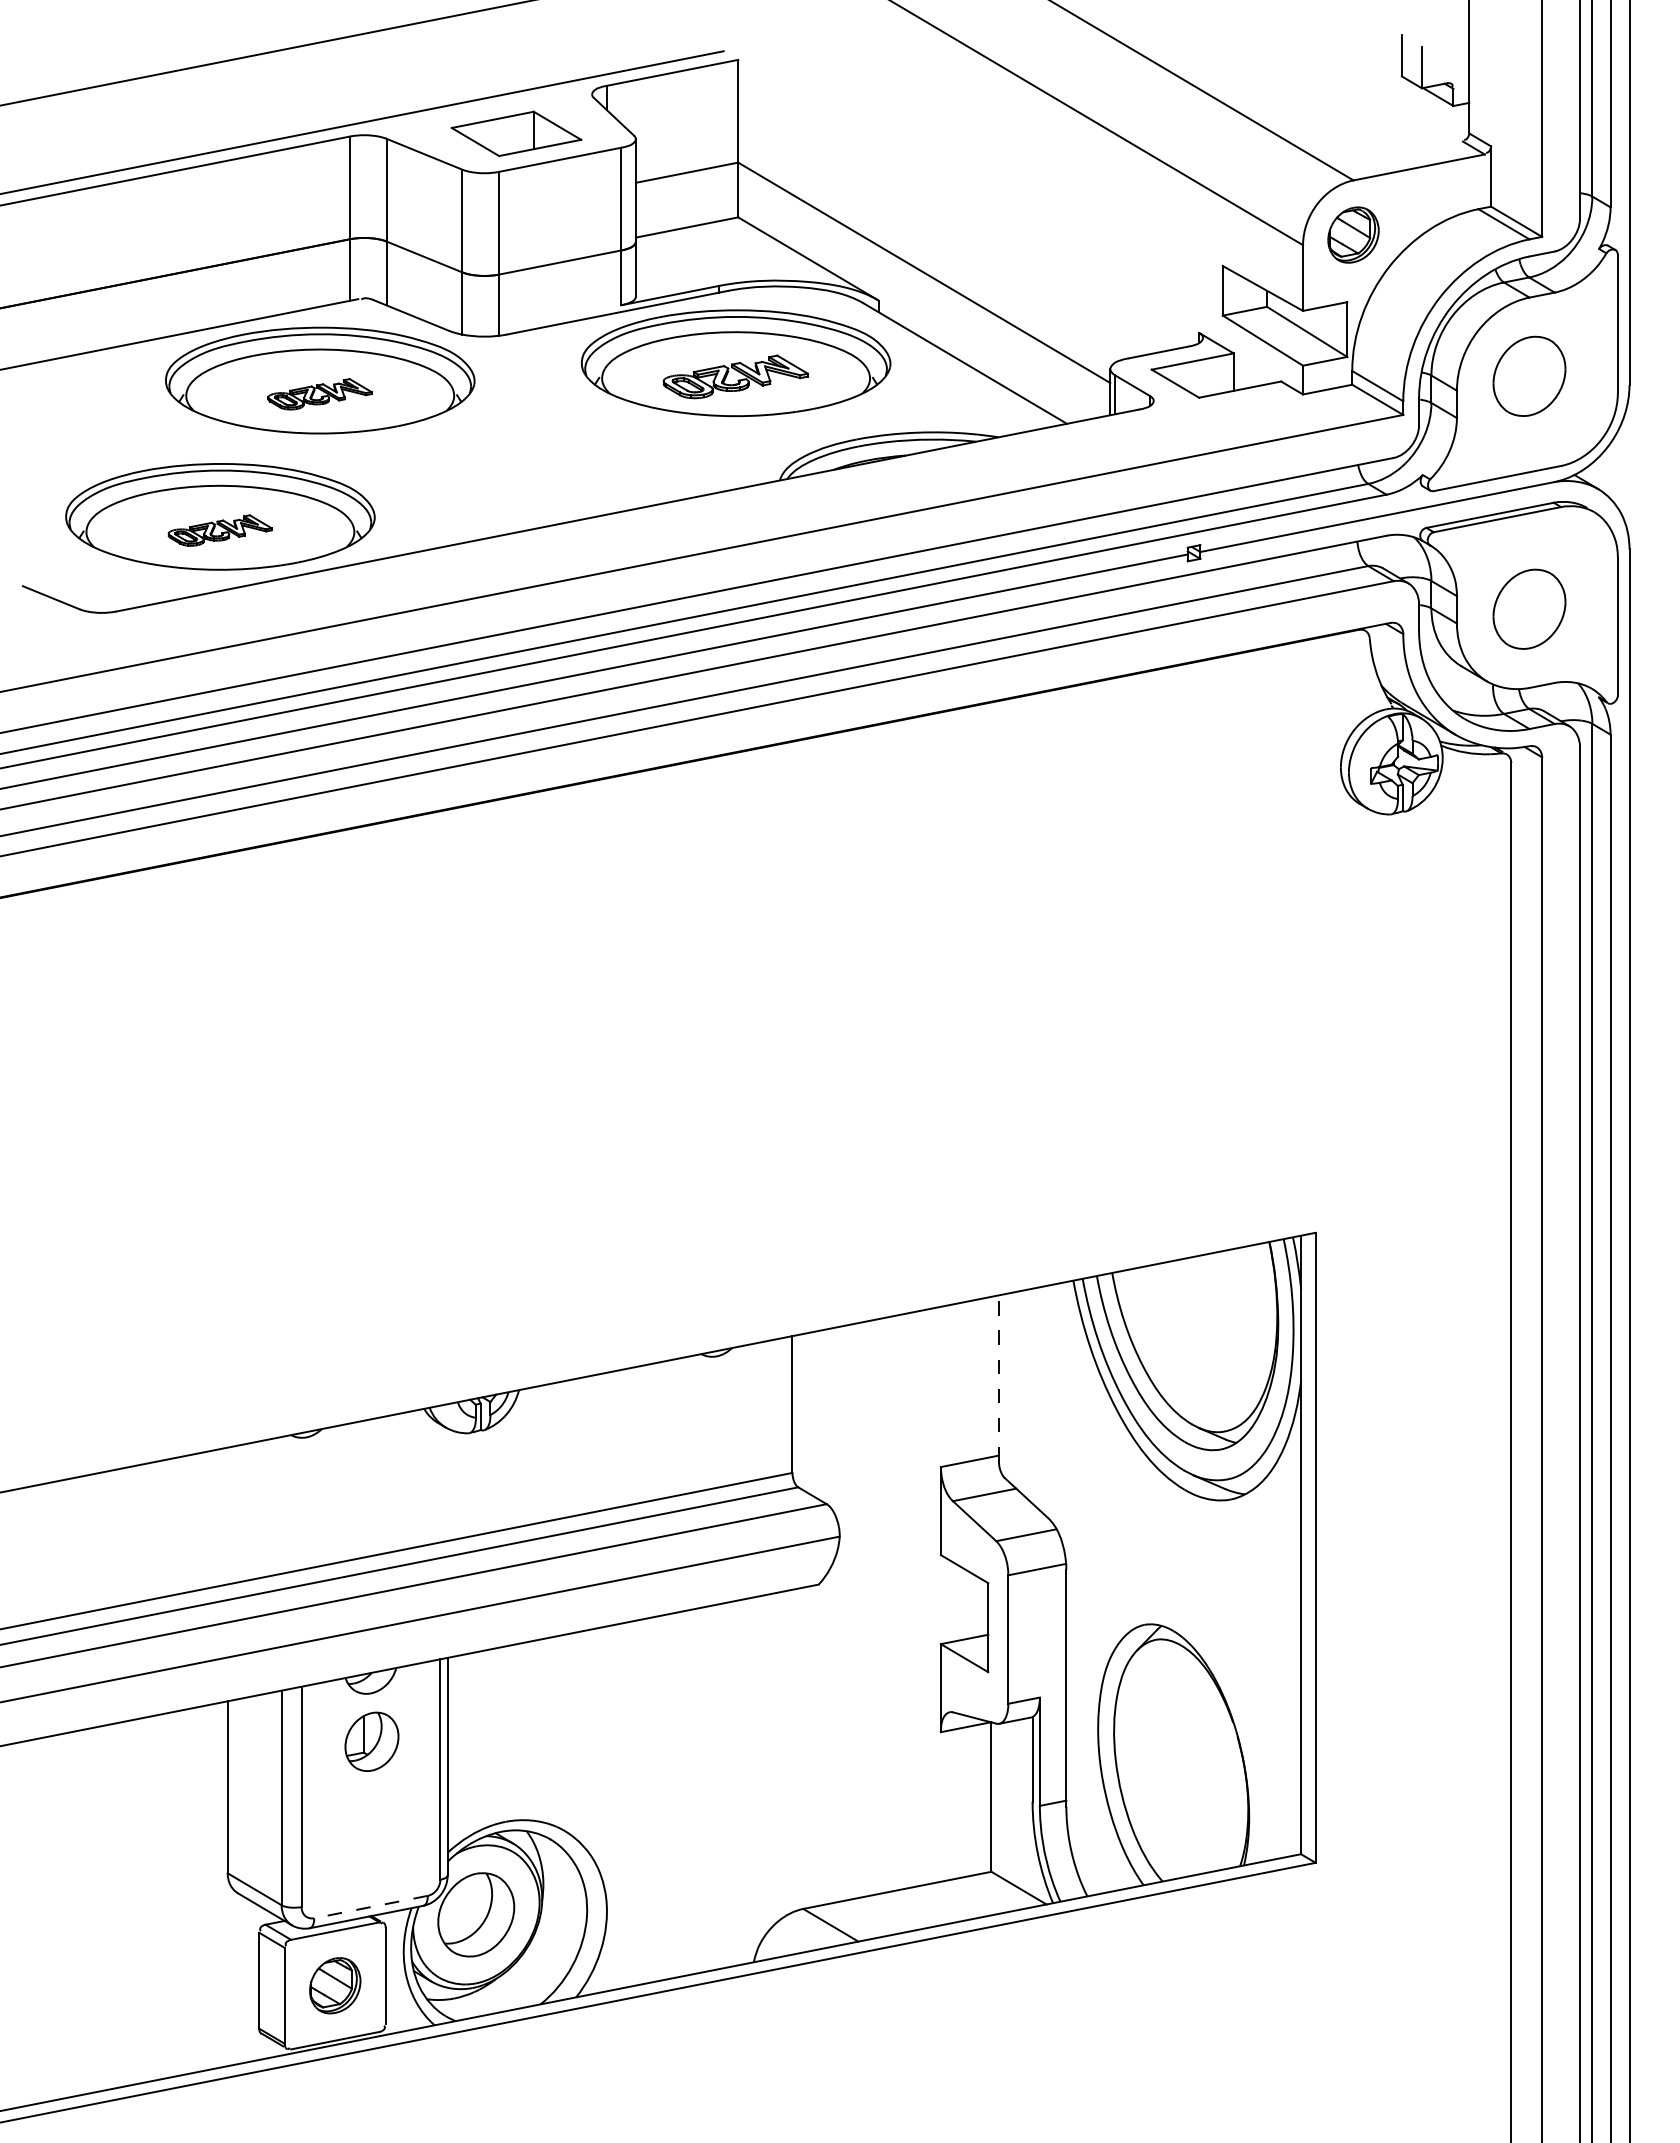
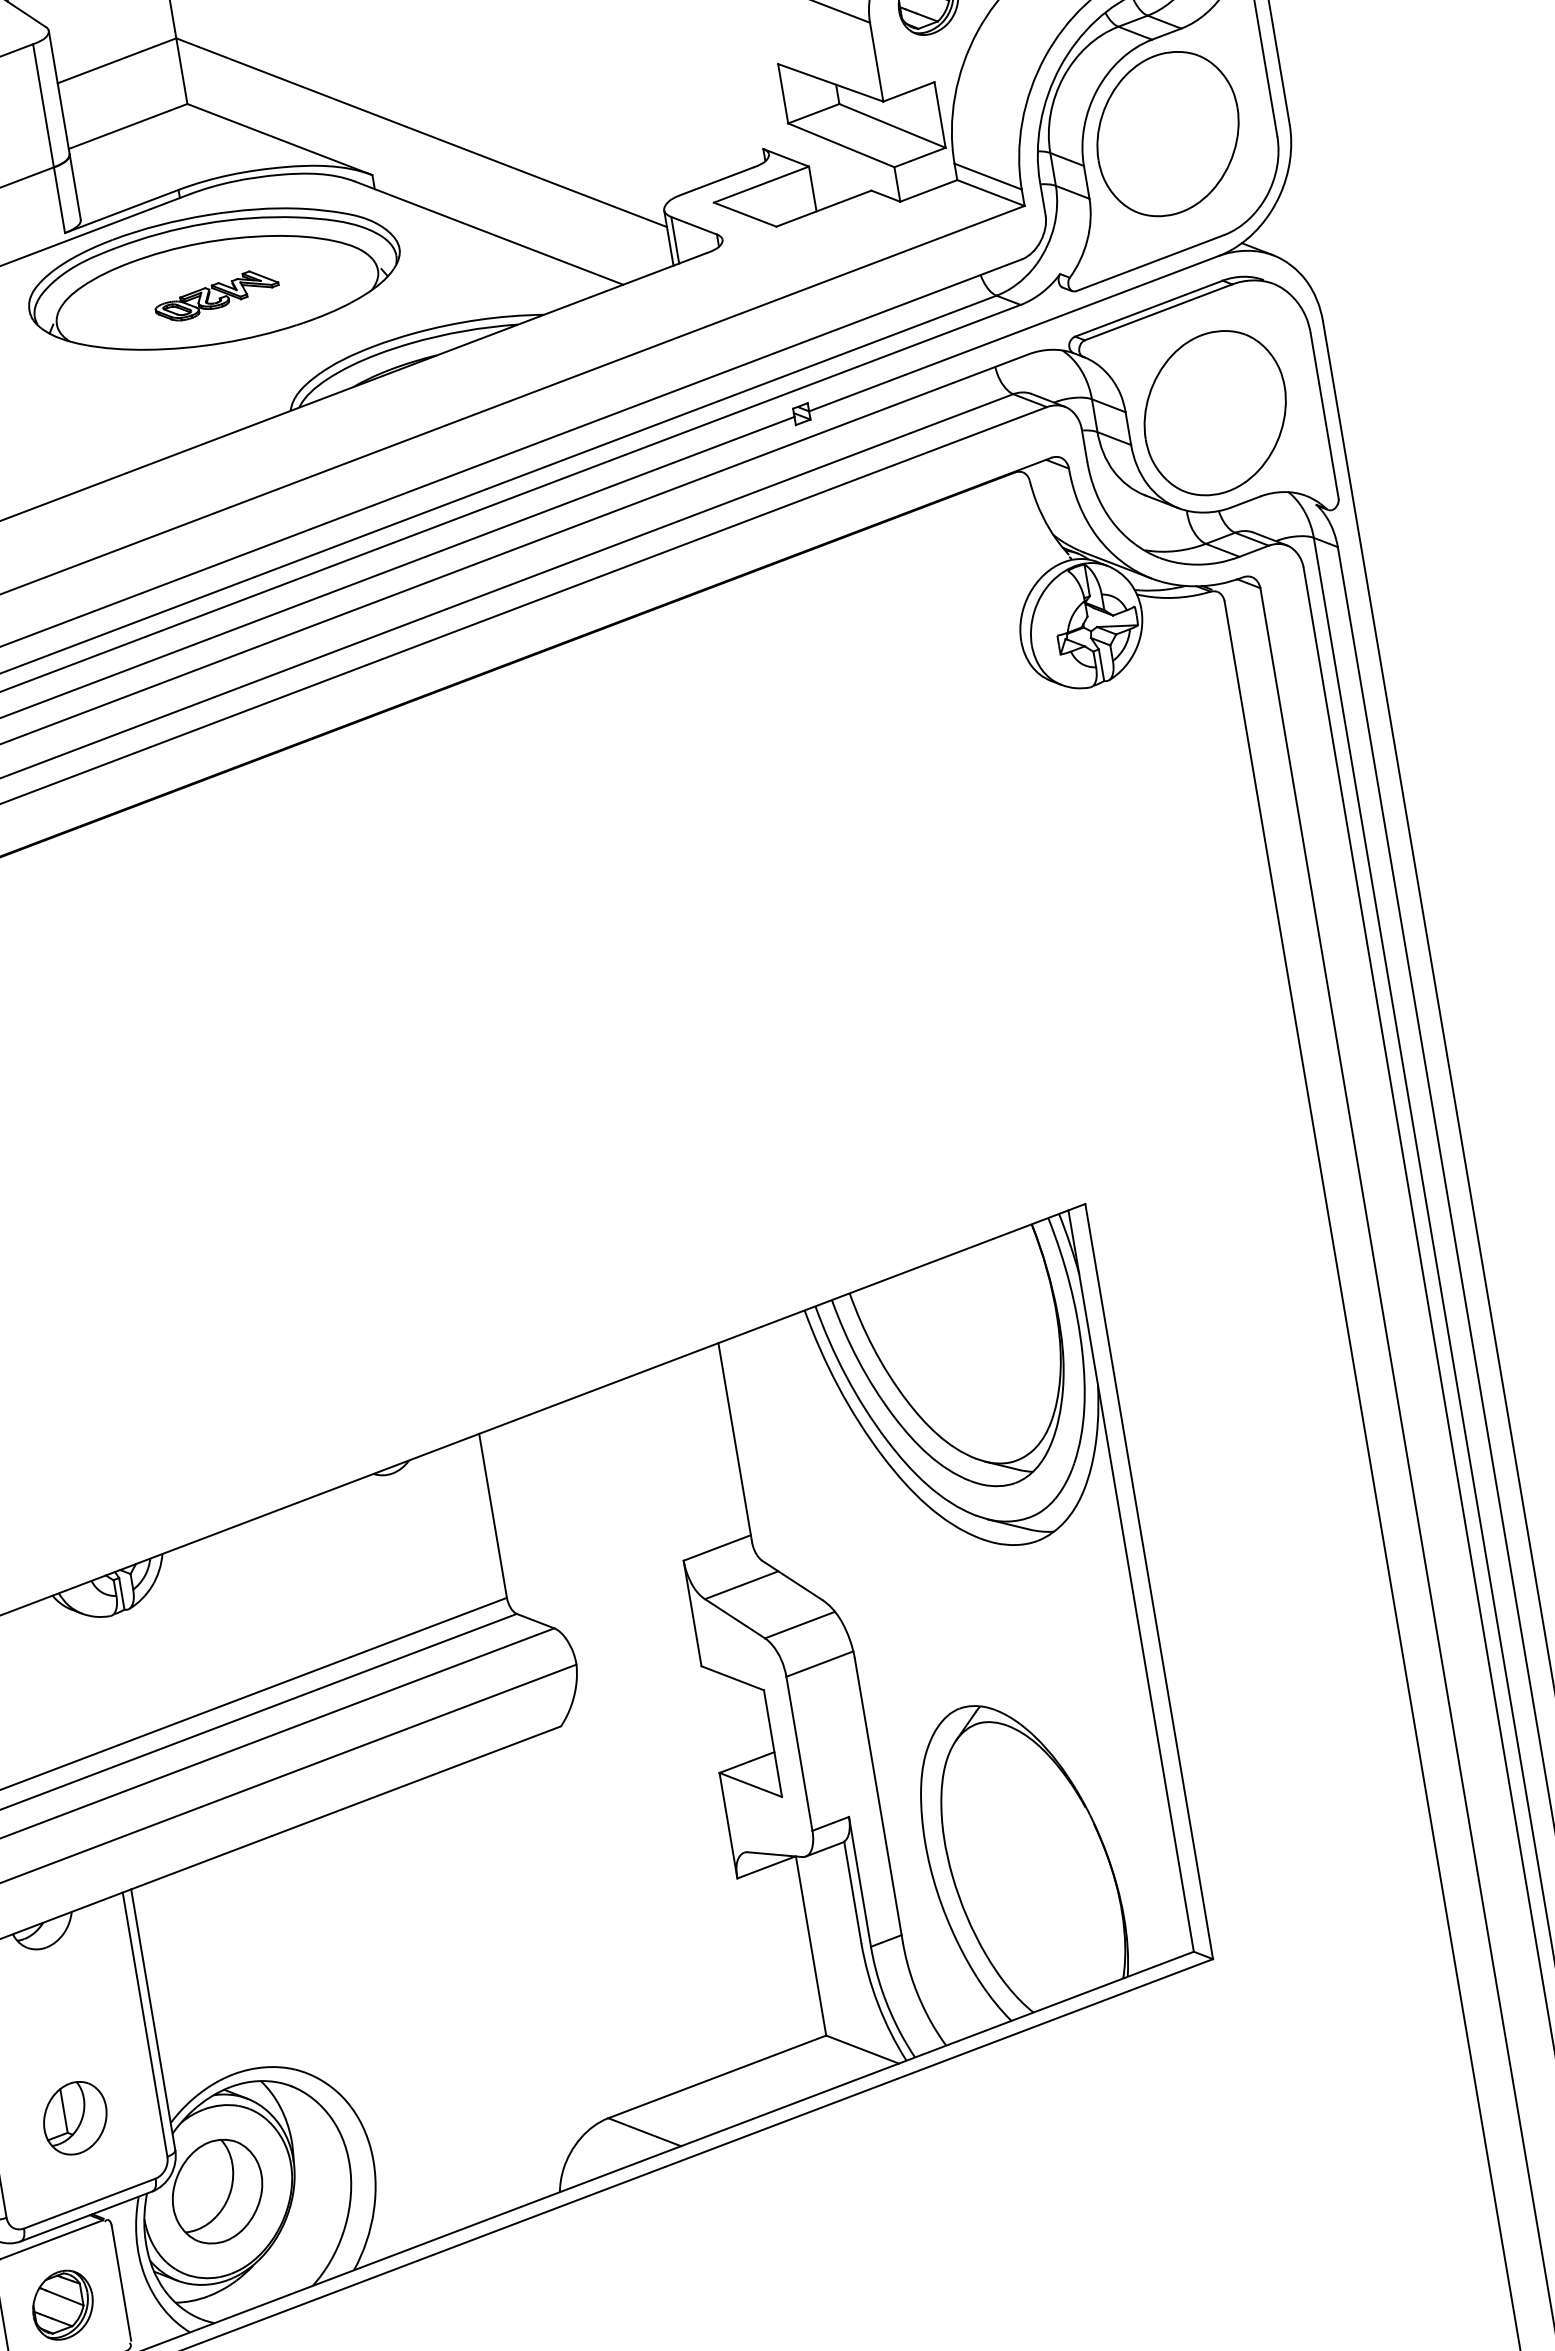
part: (735, 376) -> (216, 295), size x0.71
part: (1529, 376) -> (1168, 134), size x1.67
part: (1529, 609) -> (1215, 413), size x1.67
line: (998, 1377) -> (734, 1441), dashed -> solid
part: (371, 1741) -> (74, 2117), moved
line: (370, 1907) -> (89, 2204), dashed -> solid

